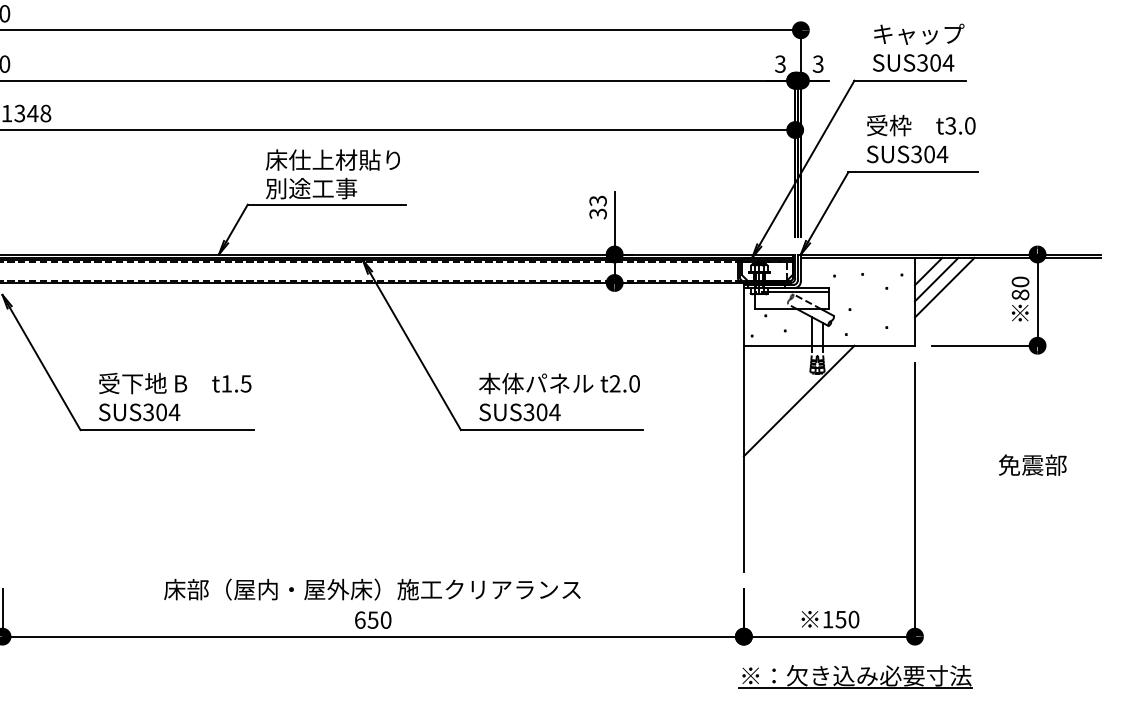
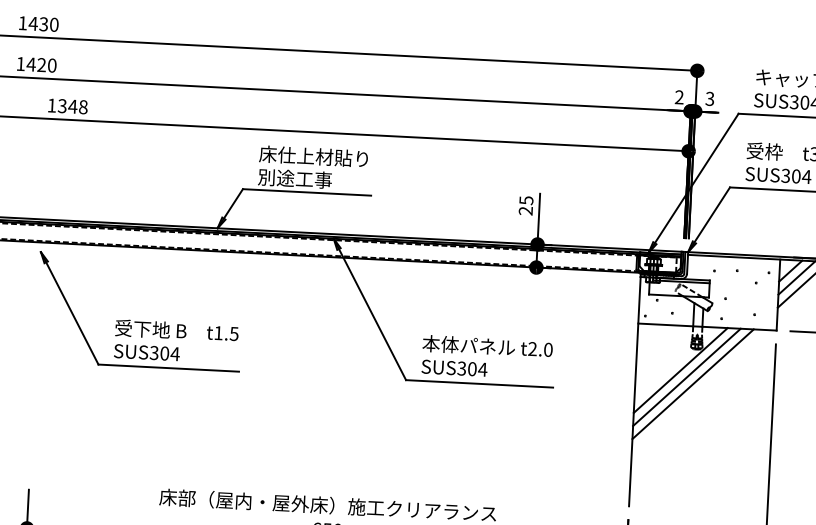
text: (780, 63) -> (679, 96), 3 -> 2
text: (597, 207) -> (525, 205), 33 -> 25
line: (806, 408) -> (686, 376), added
line: (814, 416) -> (692, 383), added

